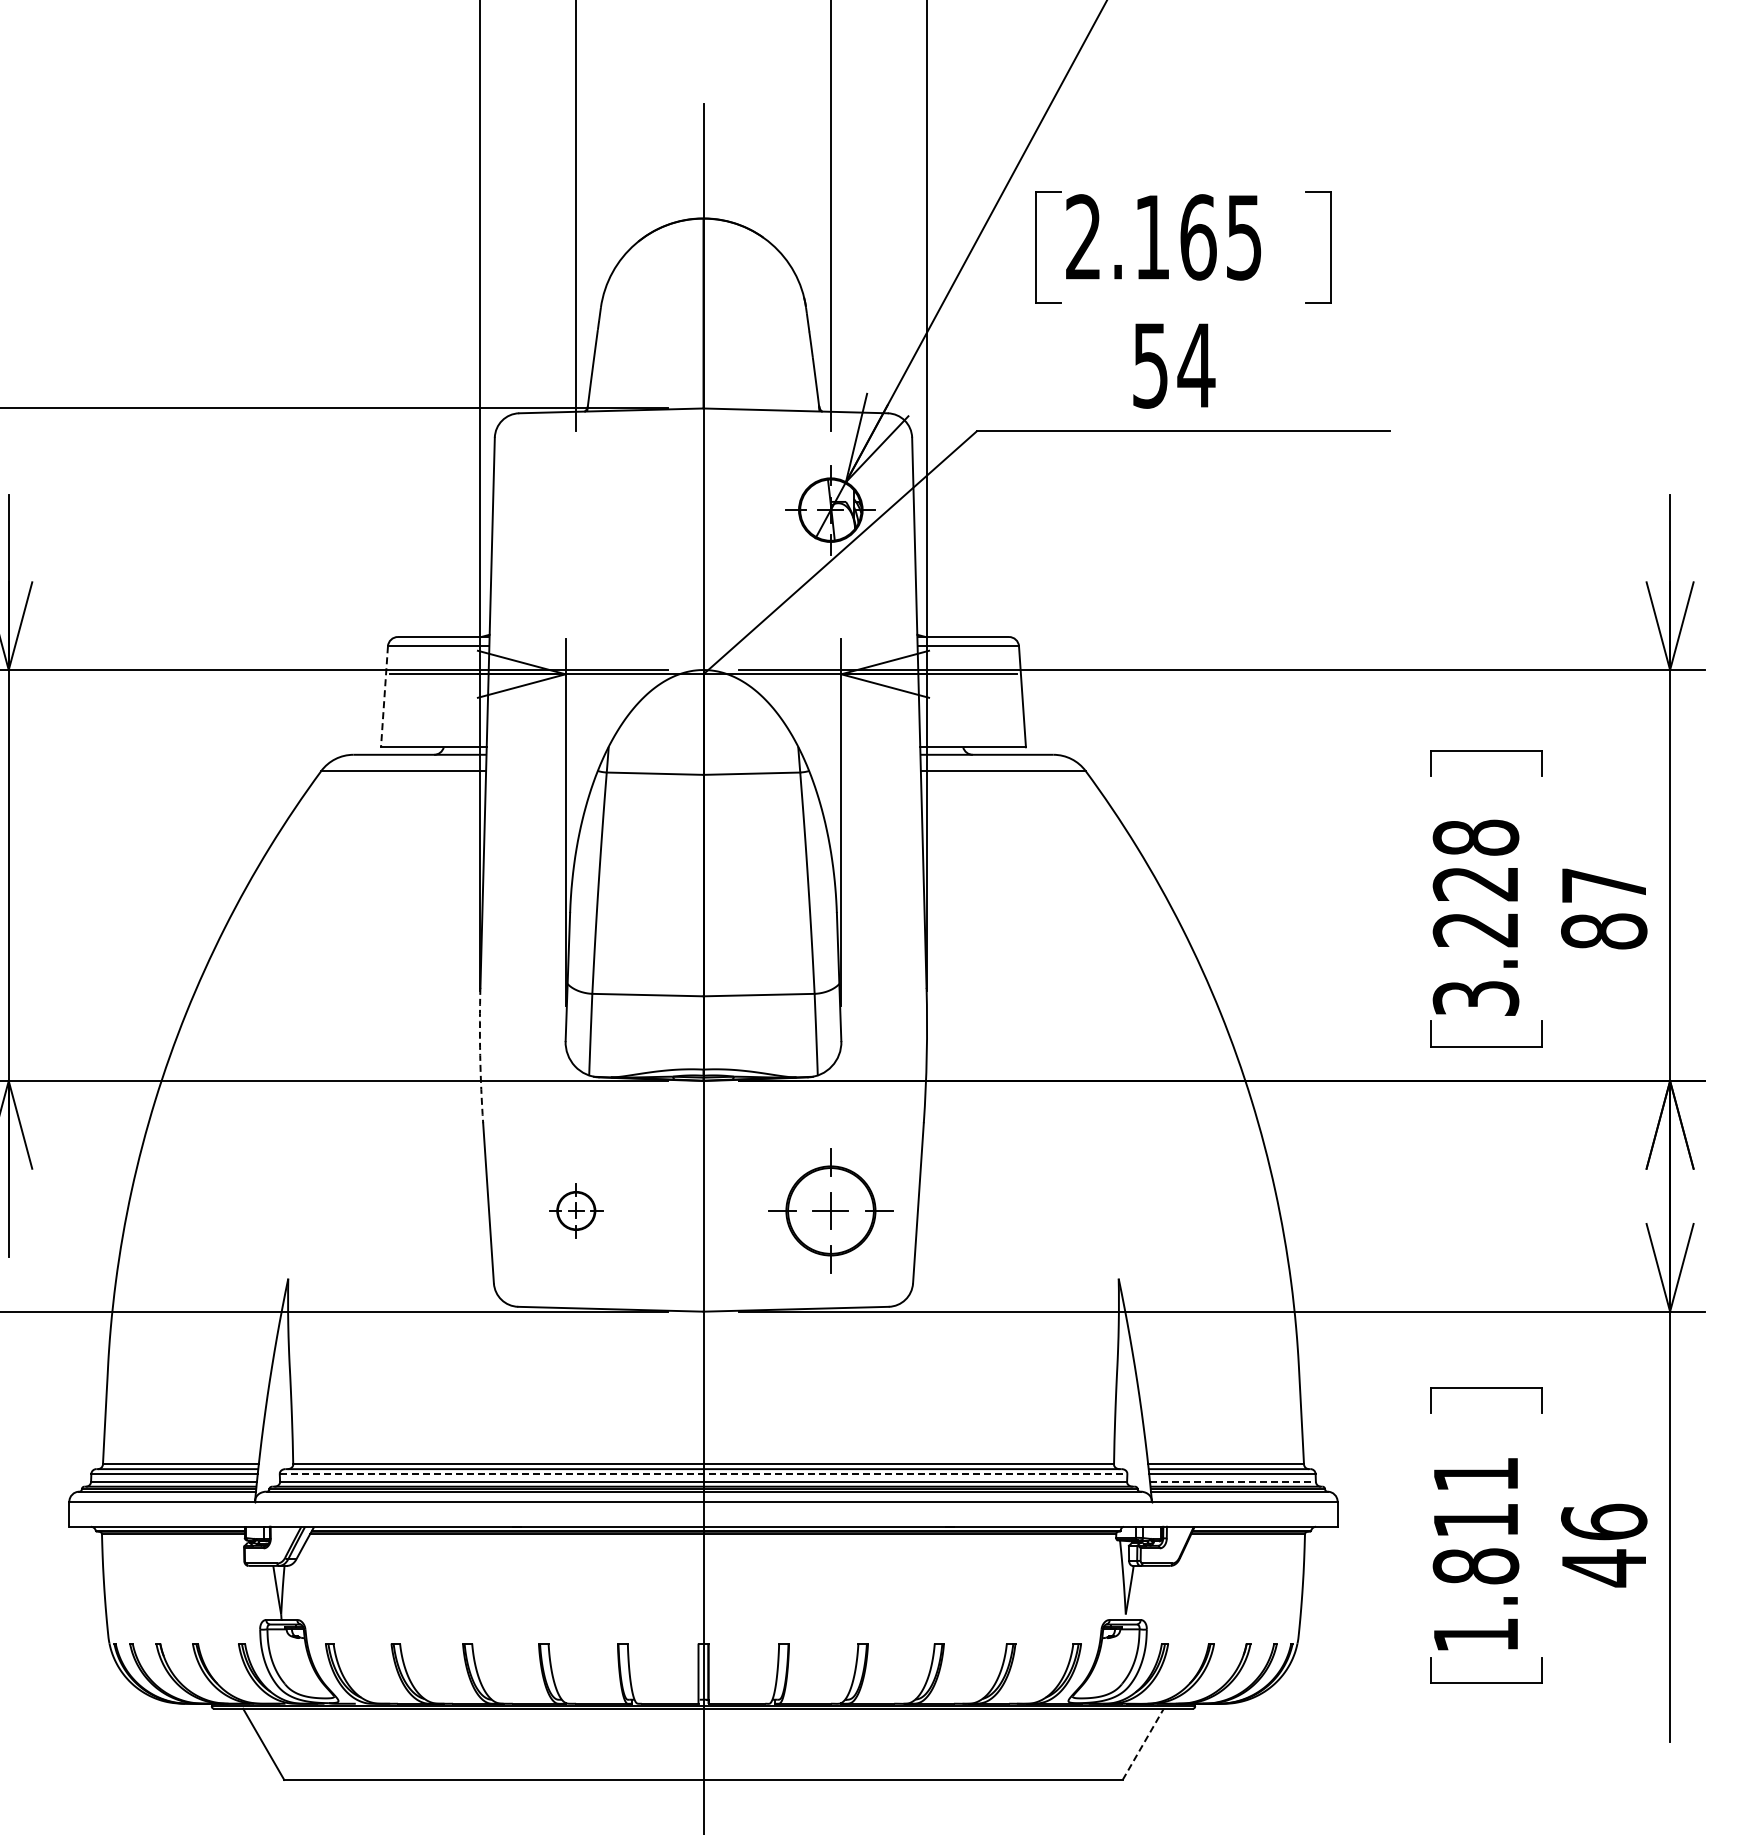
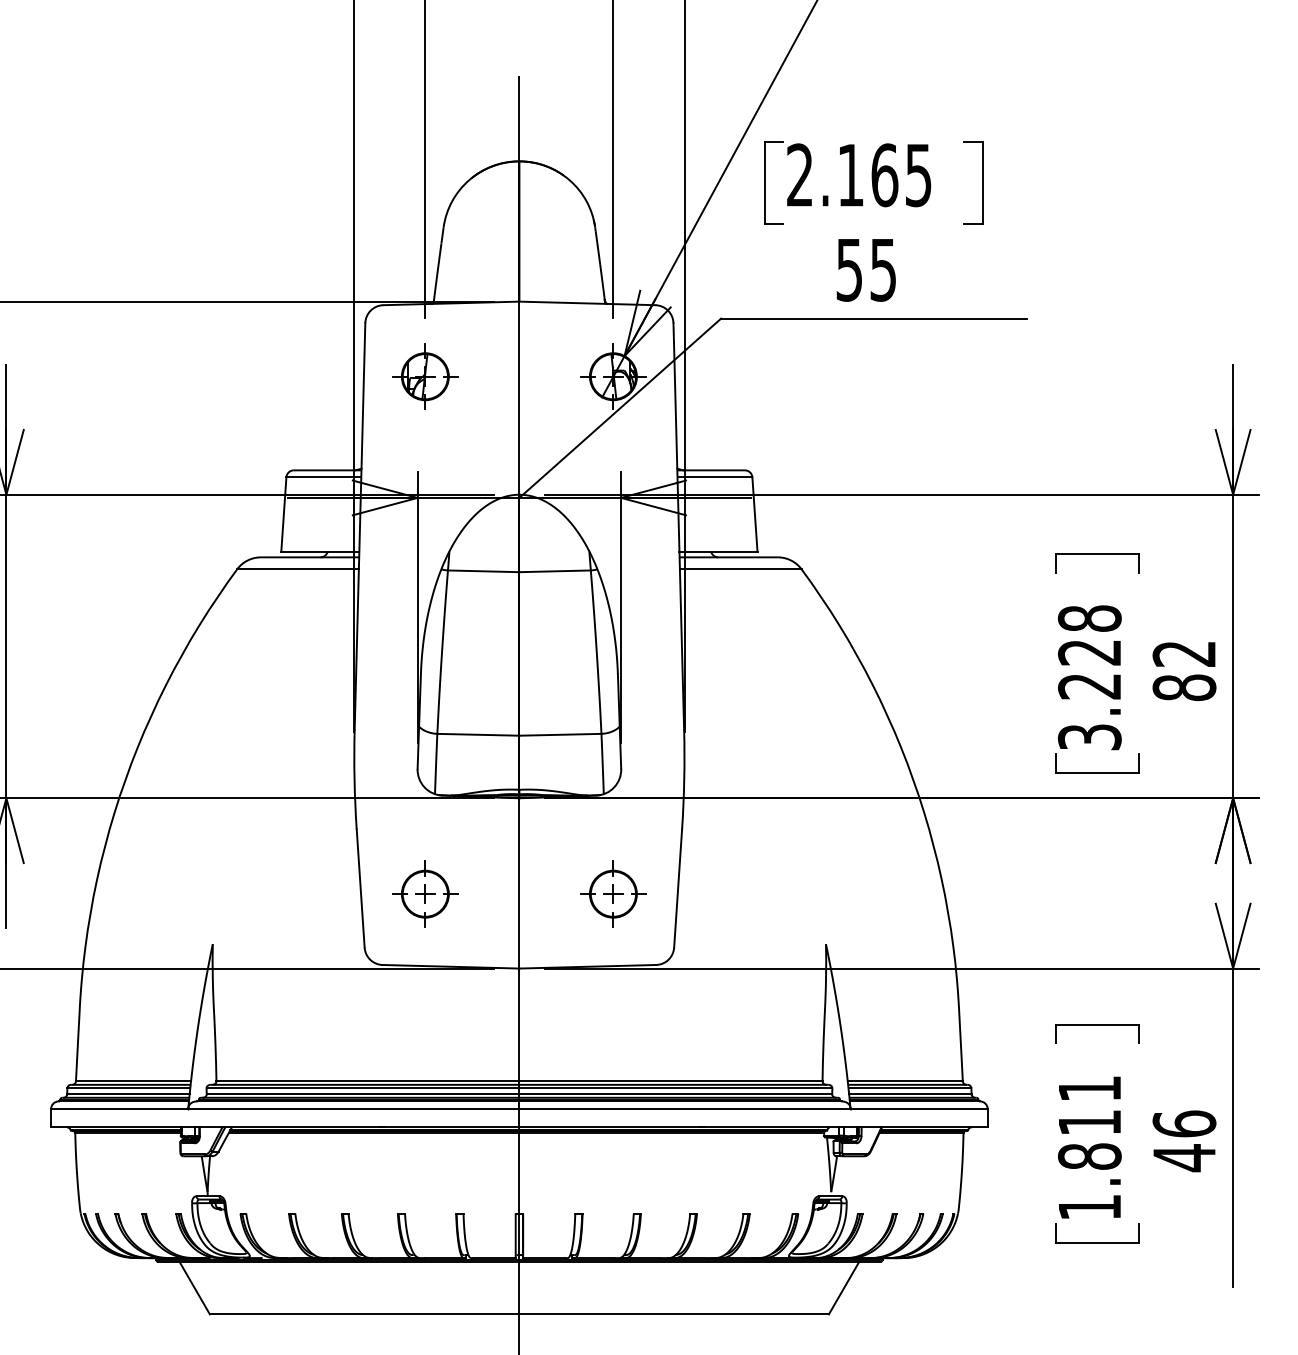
text: (1196, 365) -> (883, 269), 54 -> 55
part: (576, 510) -> (425, 376), added
line: (384, 696) -> (283, 514), dashed -> solid
text: (1603, 885) -> (1183, 653), 87 -> 82
arc: (480, 1055) -> (354, 779), dashed -> solid
part: (576, 1210) -> (425, 893), size x1.67
part: (830, 1210) -> (613, 893), size x0.71
line: (703, 1473) -> (519, 1088), dashed -> solid
line: (1232, 1481) -> (910, 1093), dashed -> solid
line: (1143, 1743) -> (844, 1287), dashed -> solid

